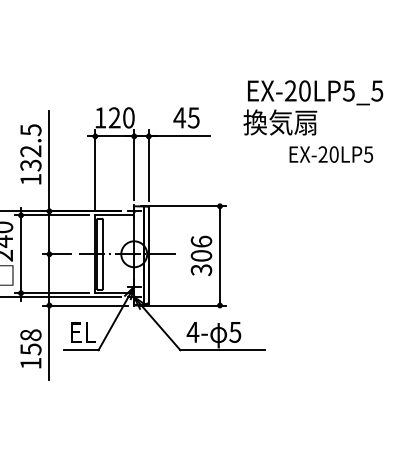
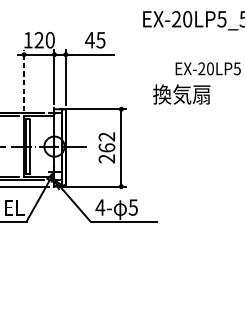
text: (280, 122) -> (181, 94), moved
line: (95, 168) -> (24, 79), solid -> dashed
text: (201, 255) -> (106, 147), 306 -> 262

